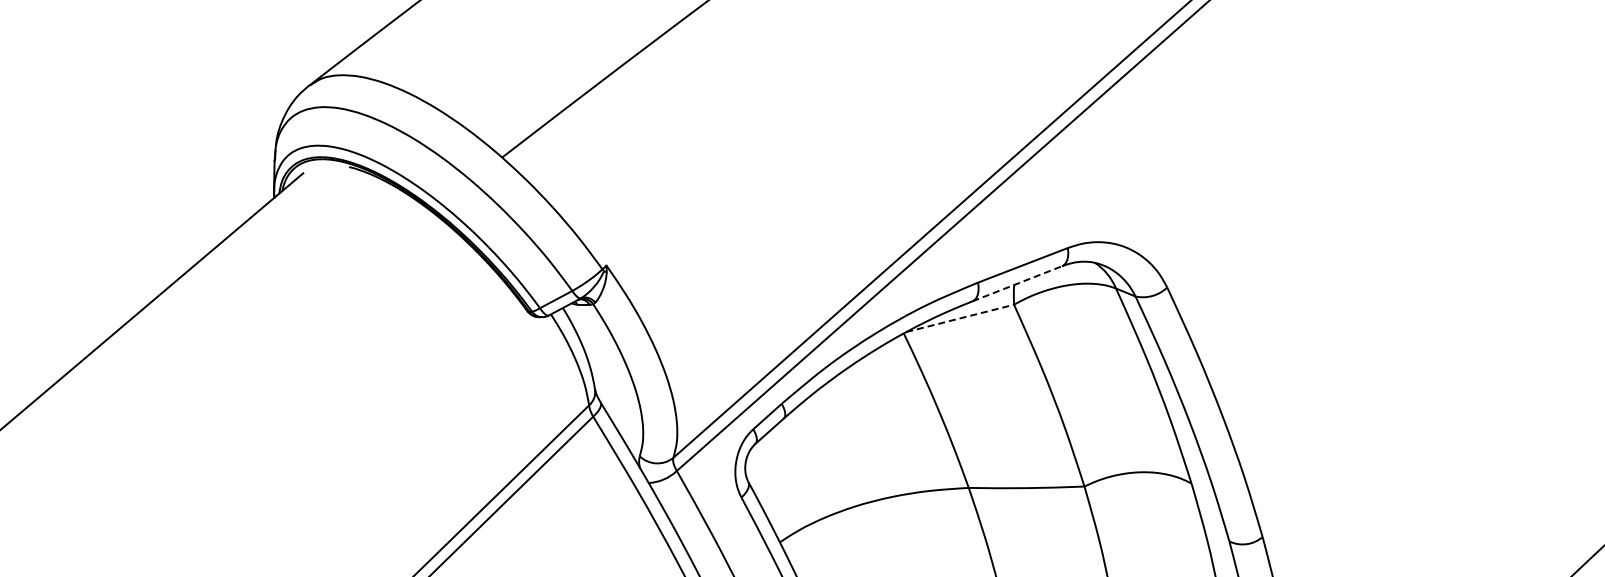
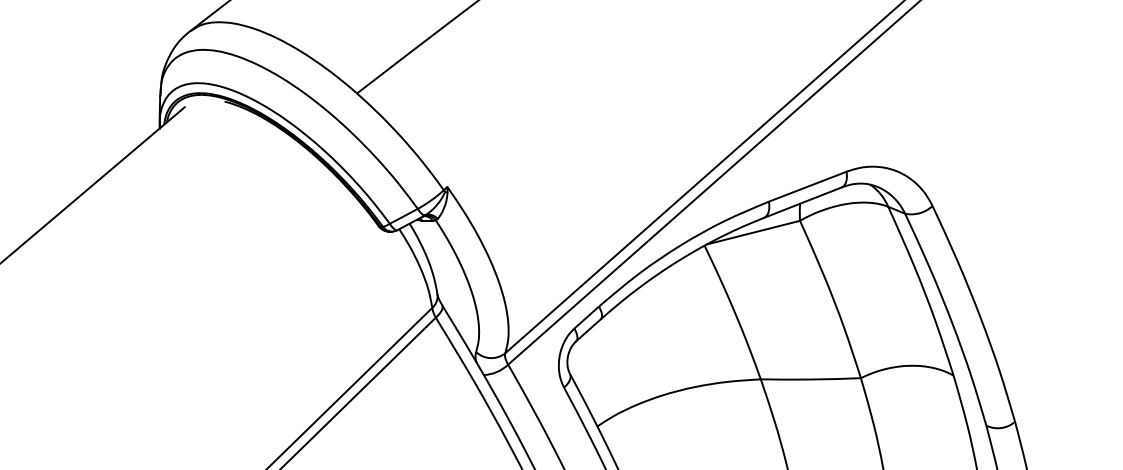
line: (1017, 283) -> (802, 202), dashed -> solid
line: (960, 318) -> (753, 232), dashed -> solid

